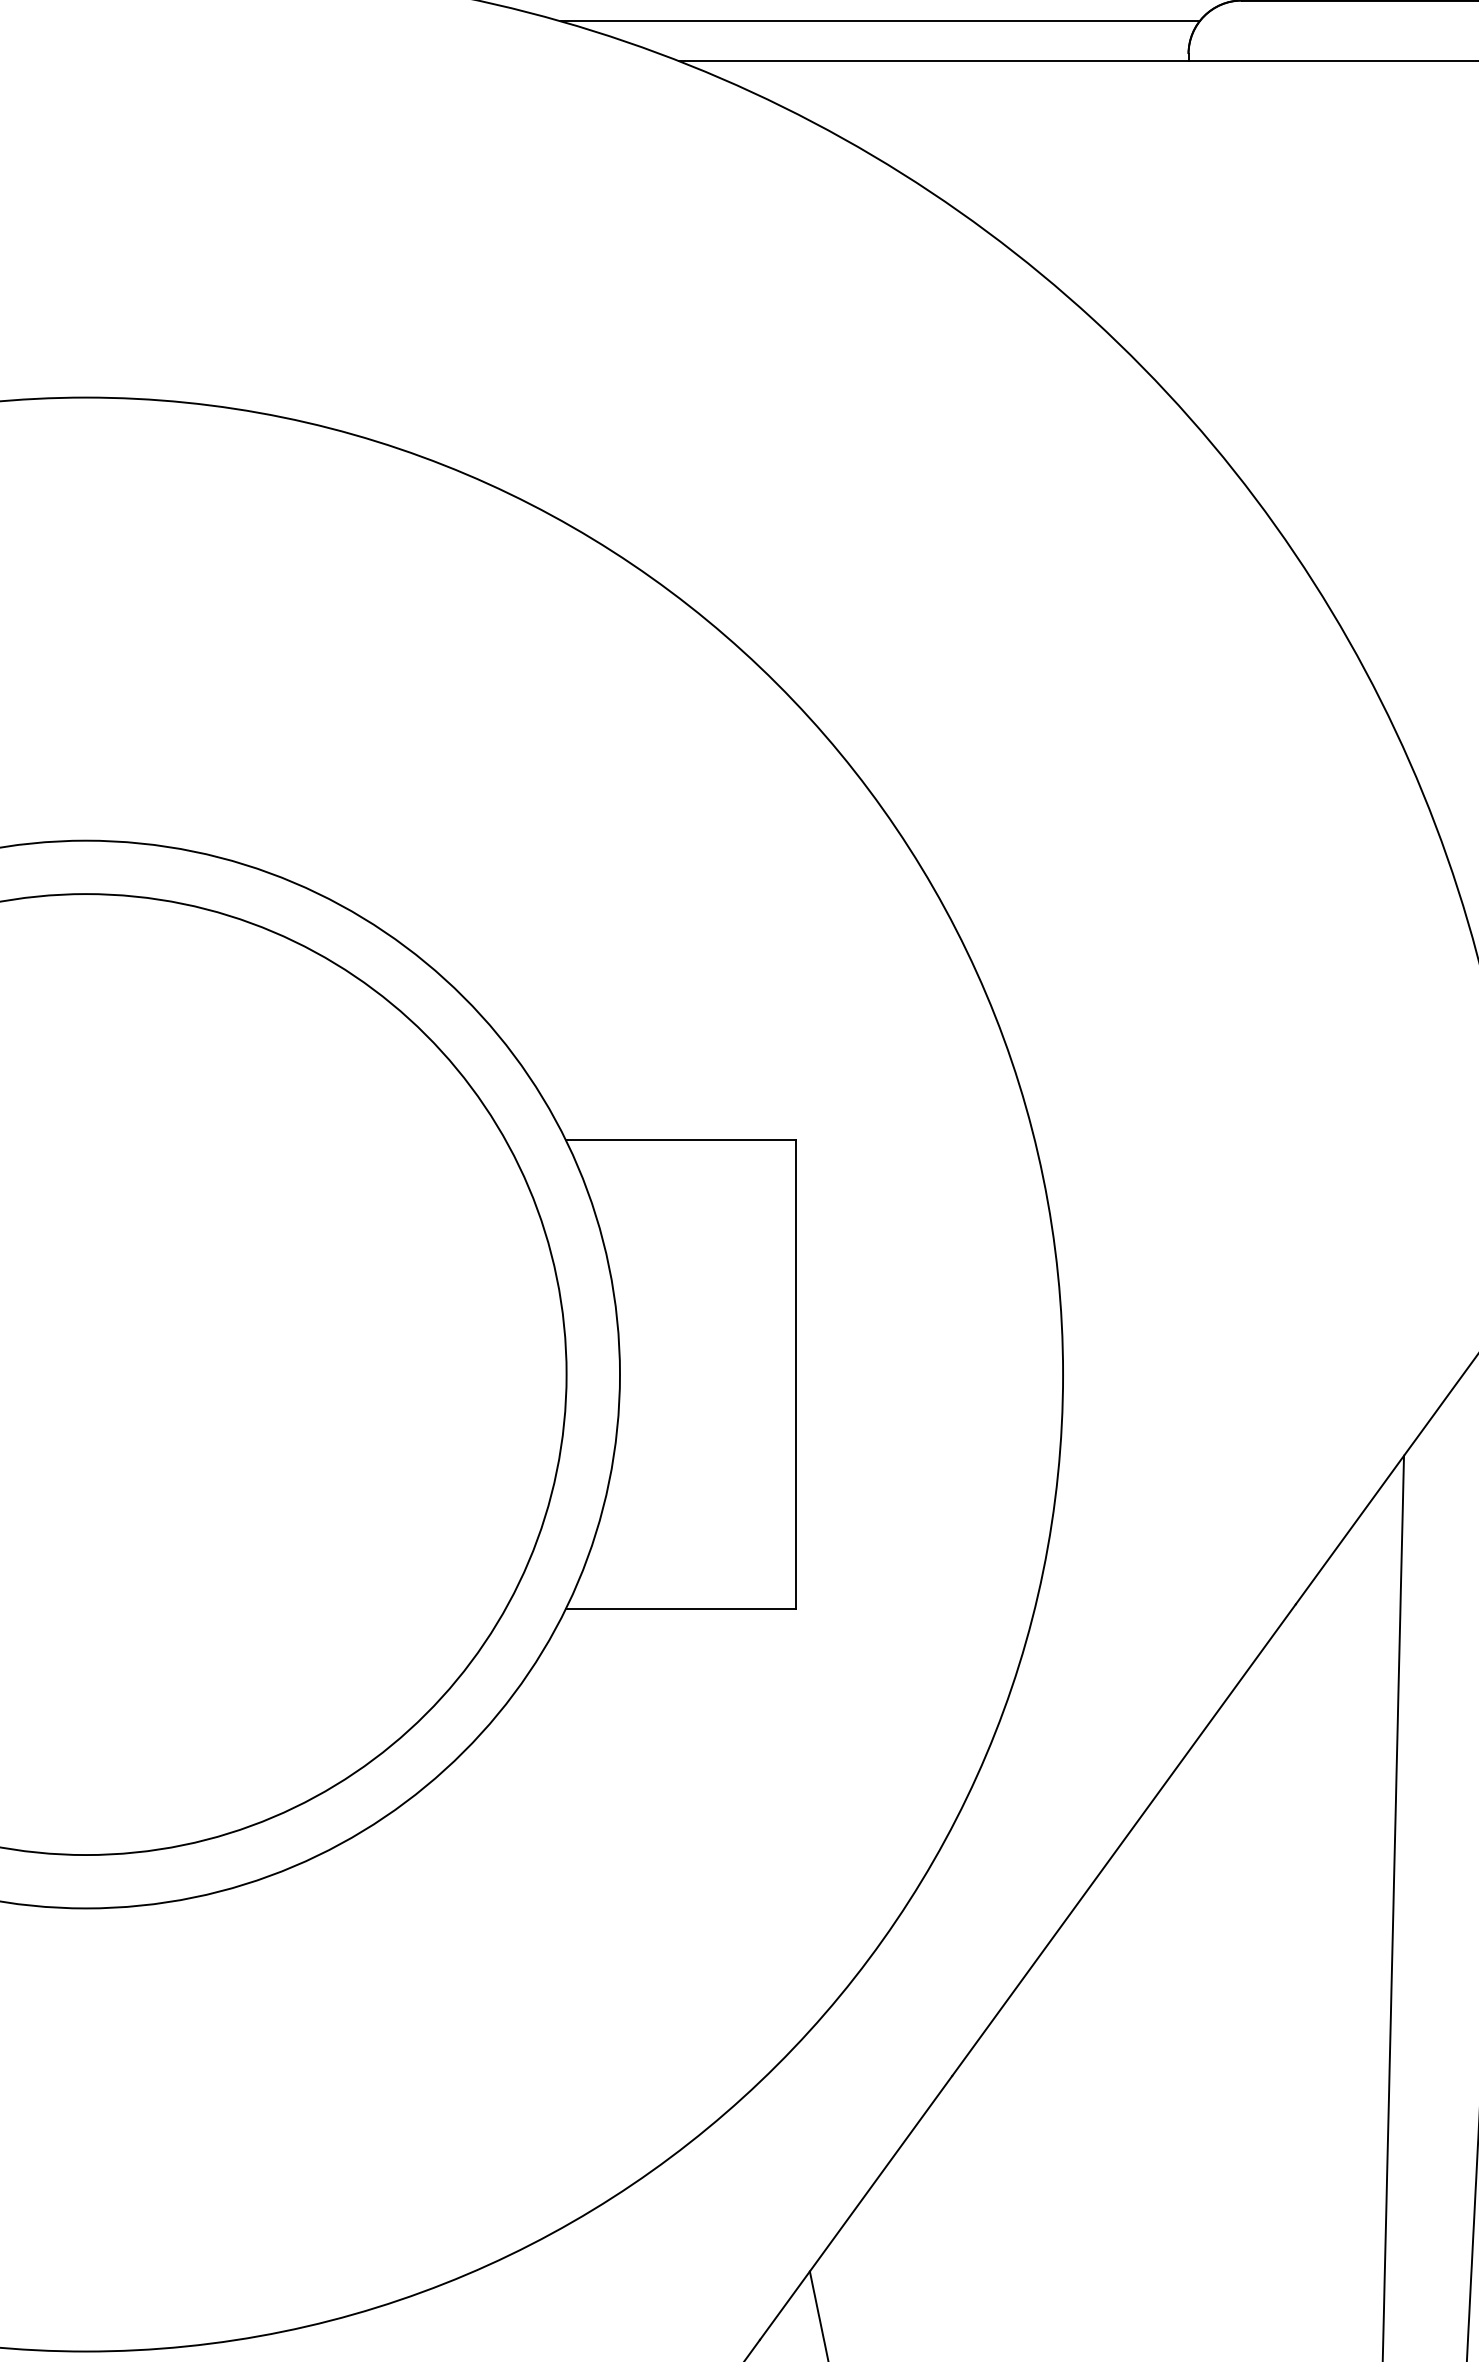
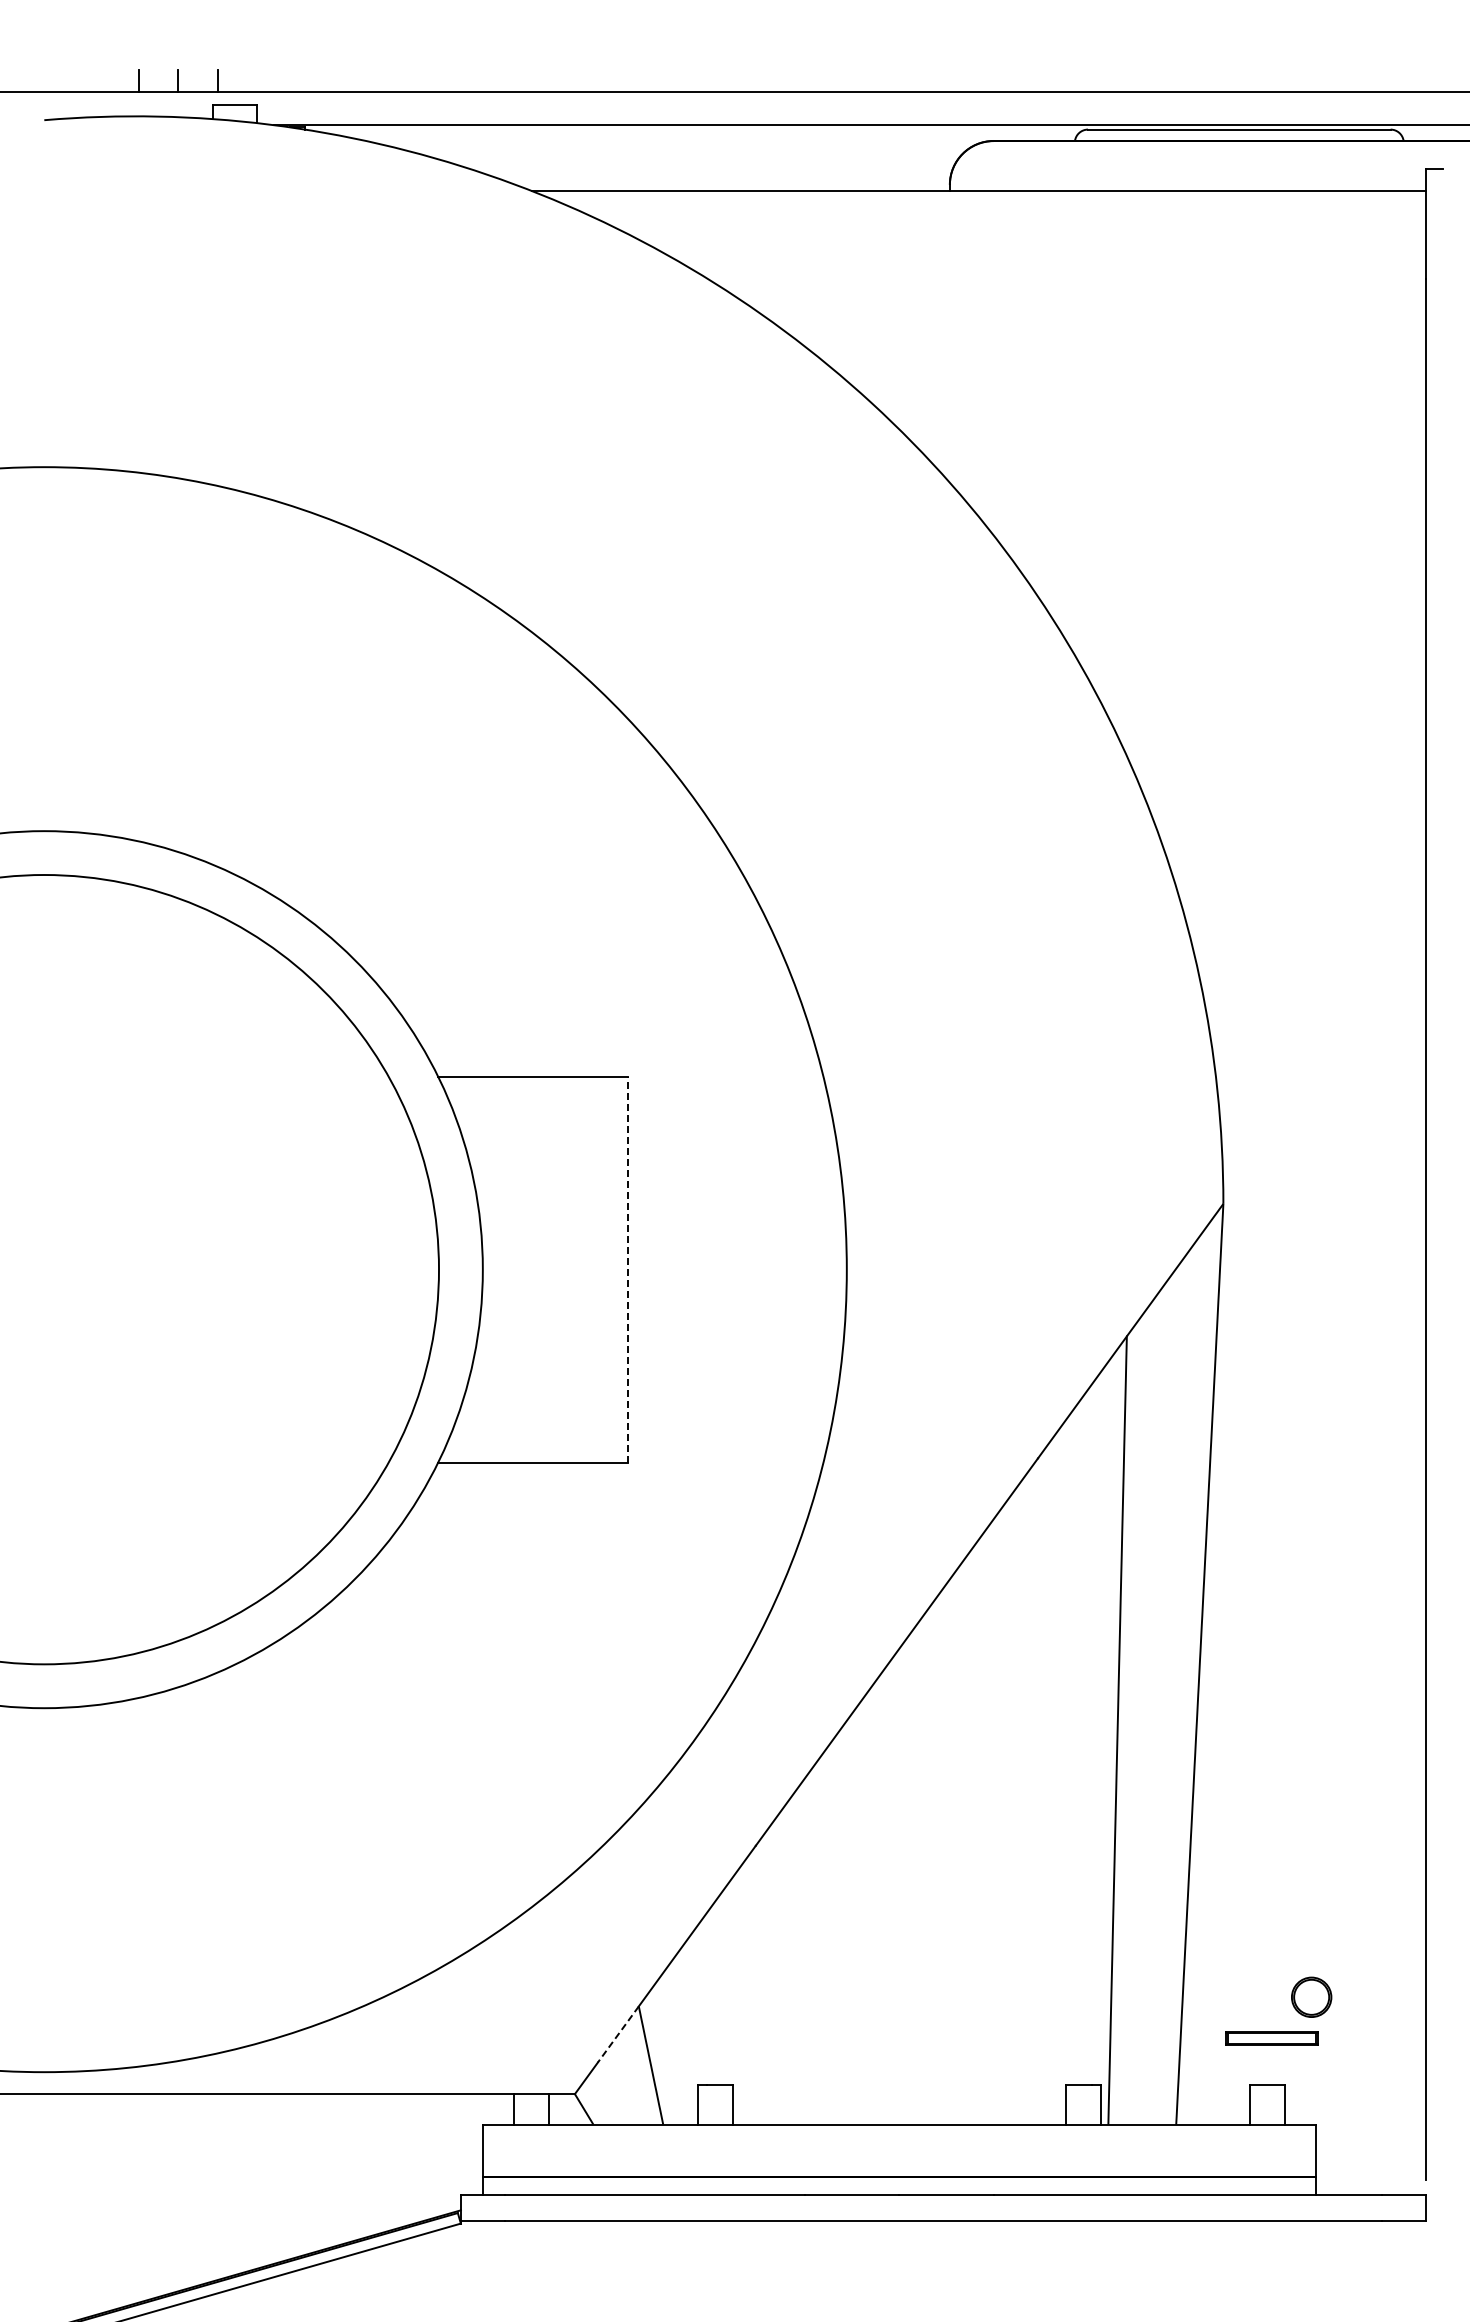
line: (880, 21) -> (696, 158), removed
line: (796, 1374) -> (627, 1269), solid -> dashed
line: (785, 2305) -> (618, 2034), solid -> dashed

